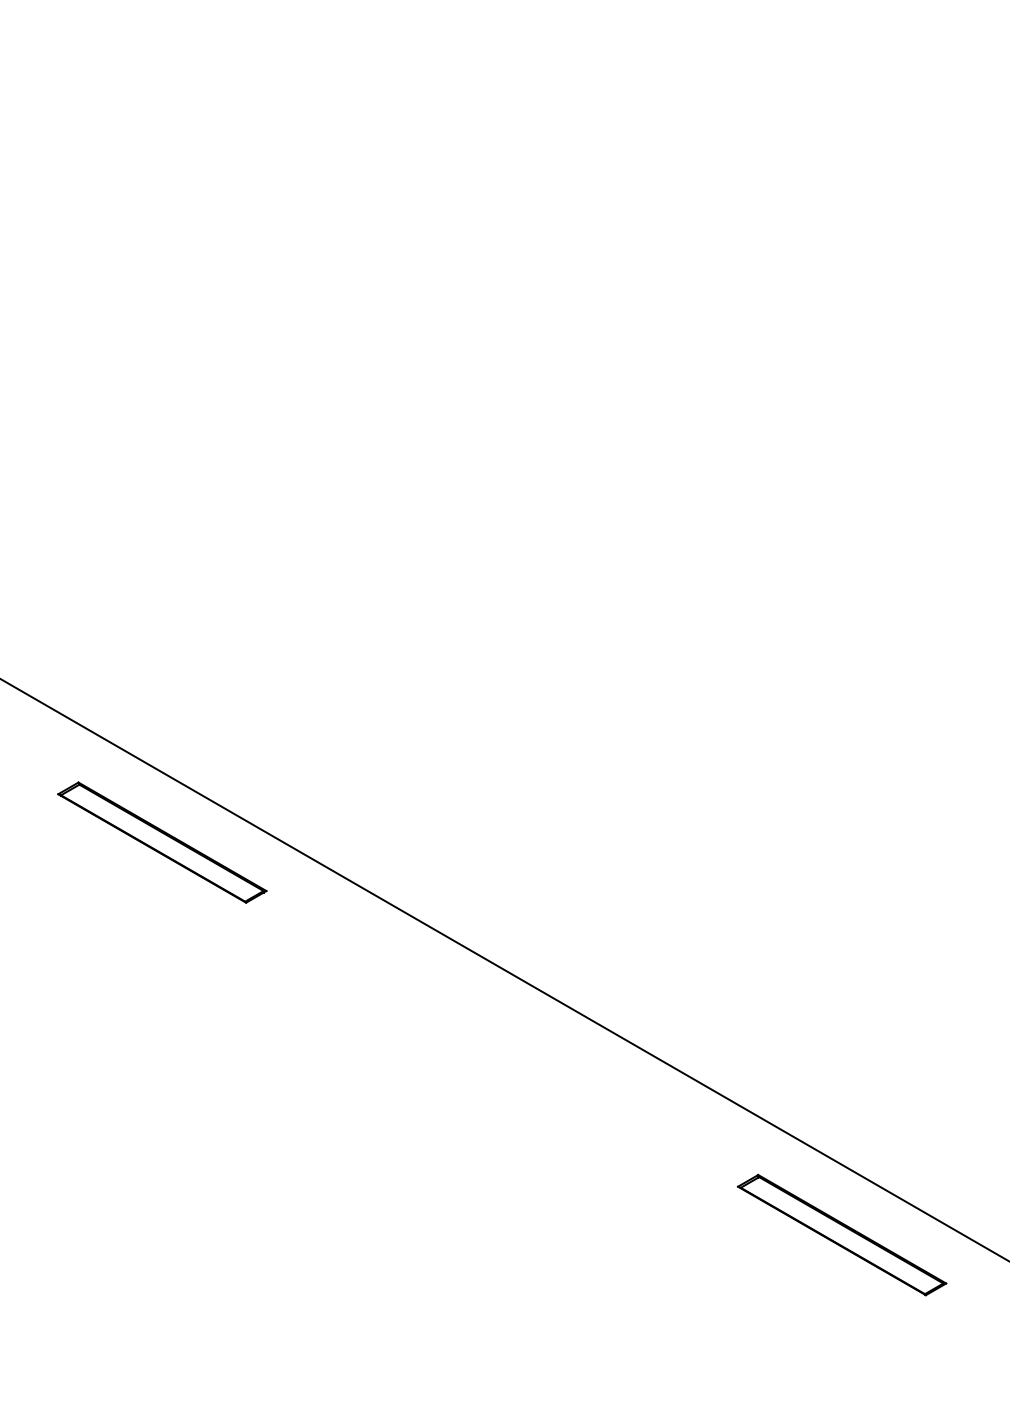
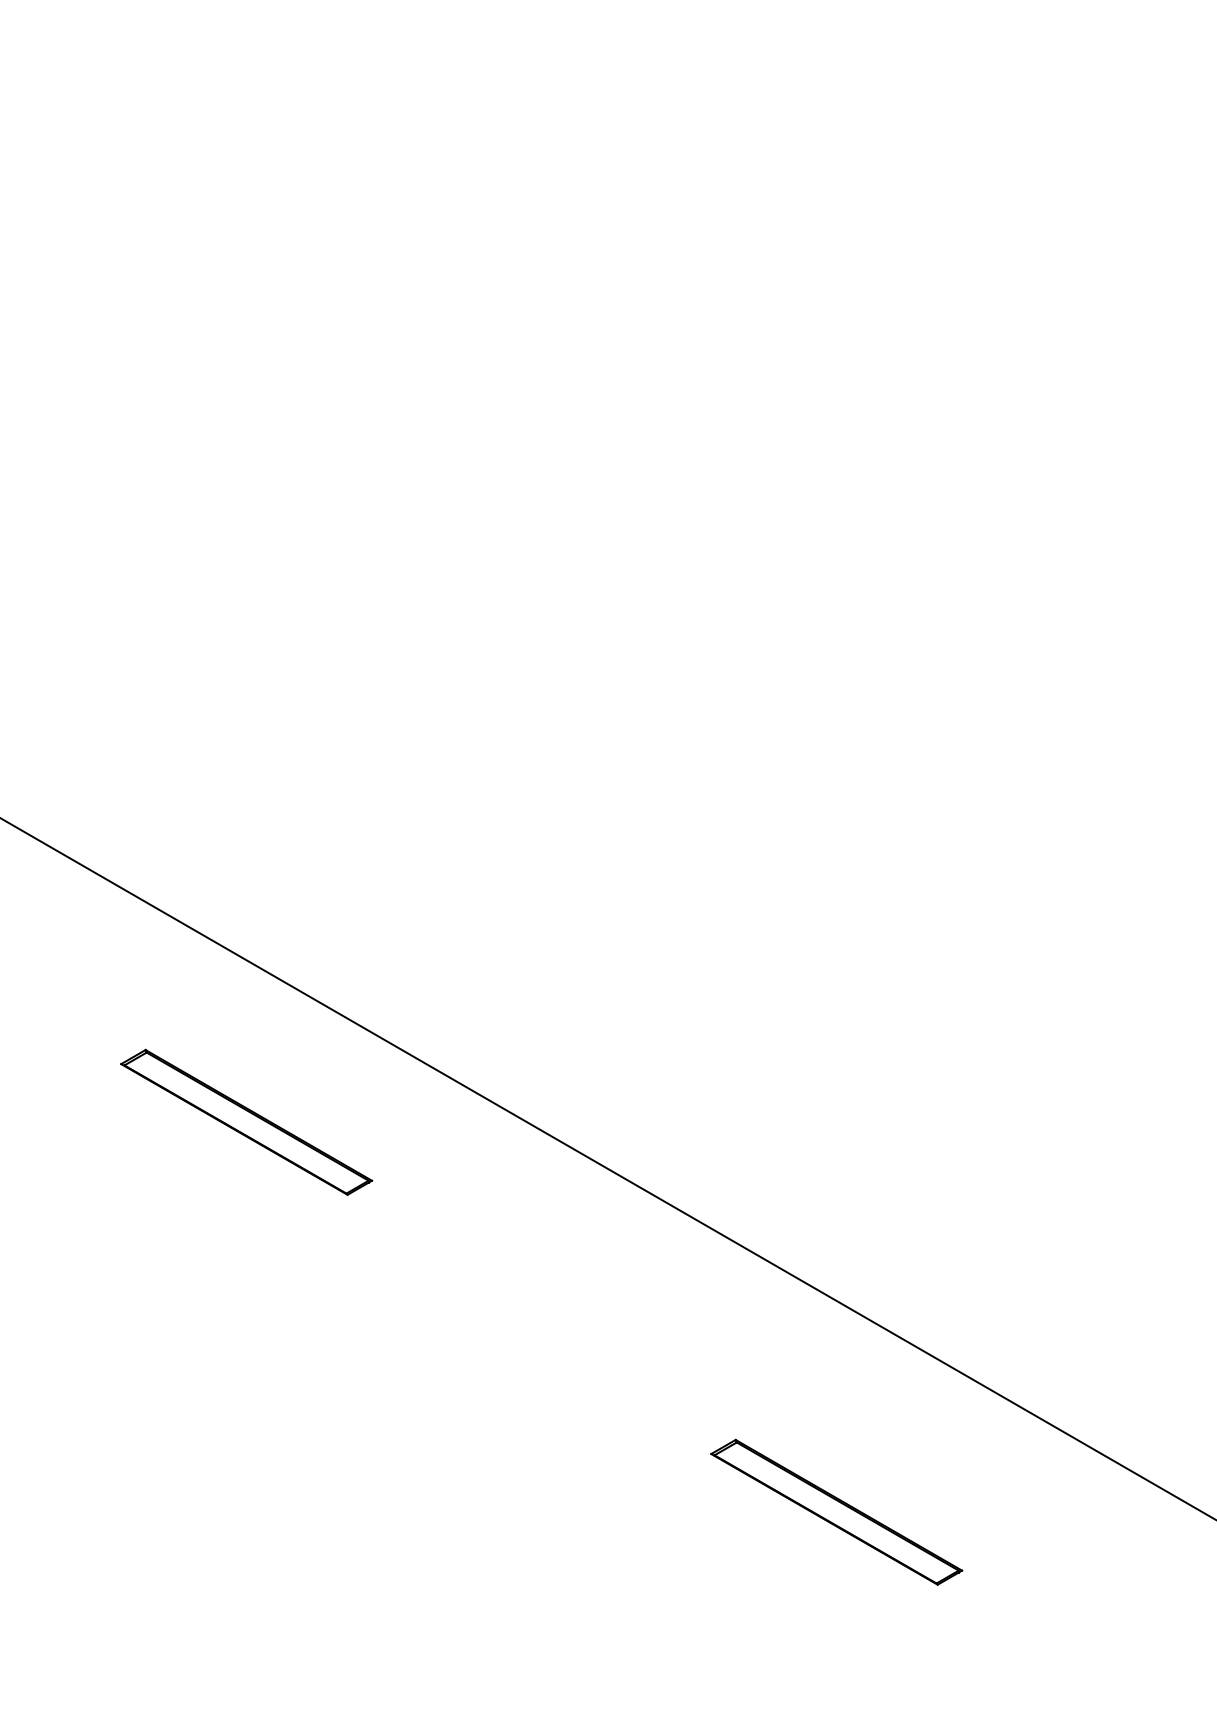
part: (162, 841) -> (246, 1121), moved
part: (841, 1234) -> (836, 1511), moved

